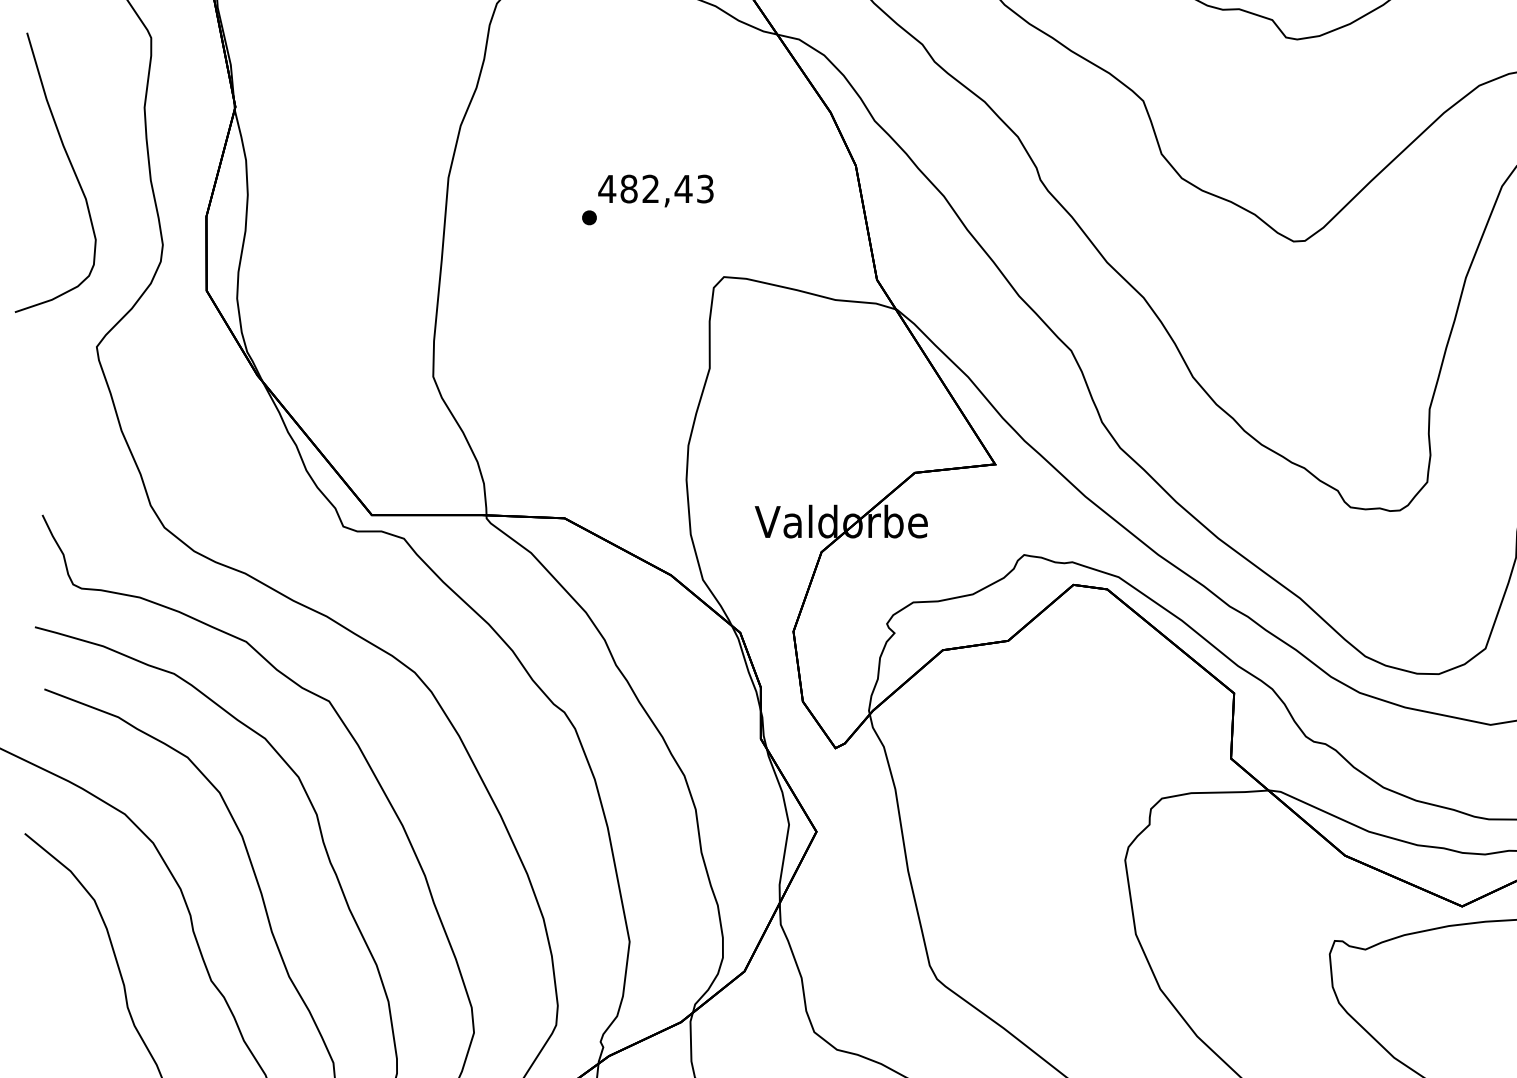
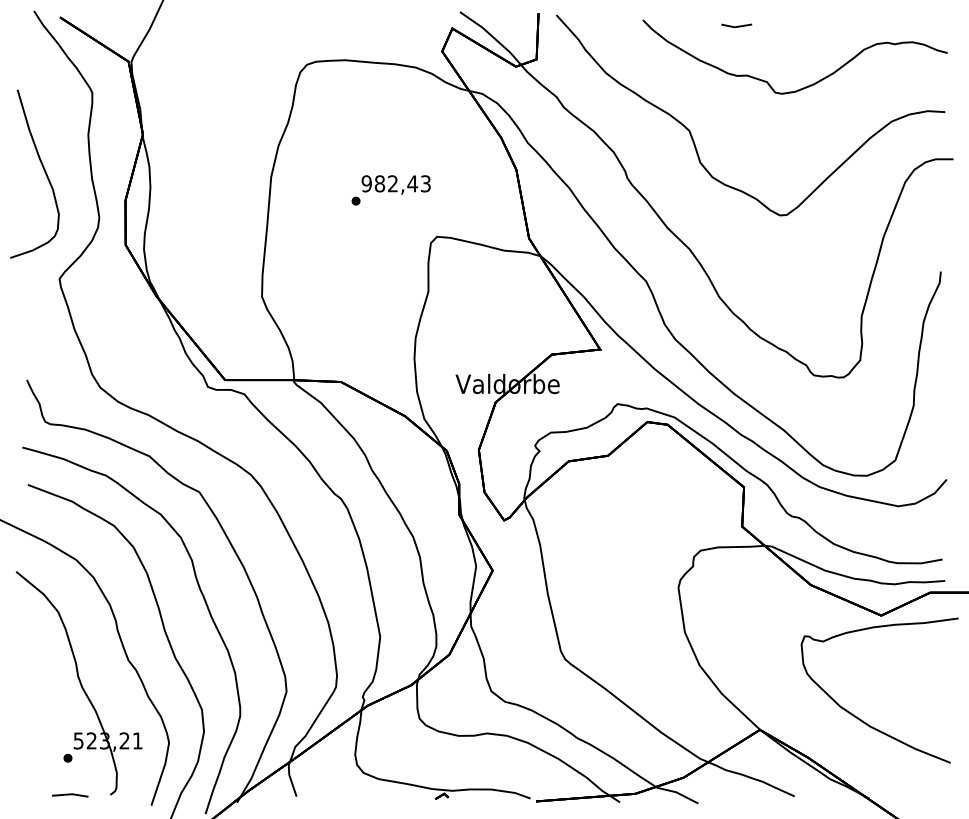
text: (606, 188) -> (366, 183), 482,43 -> 982,43

